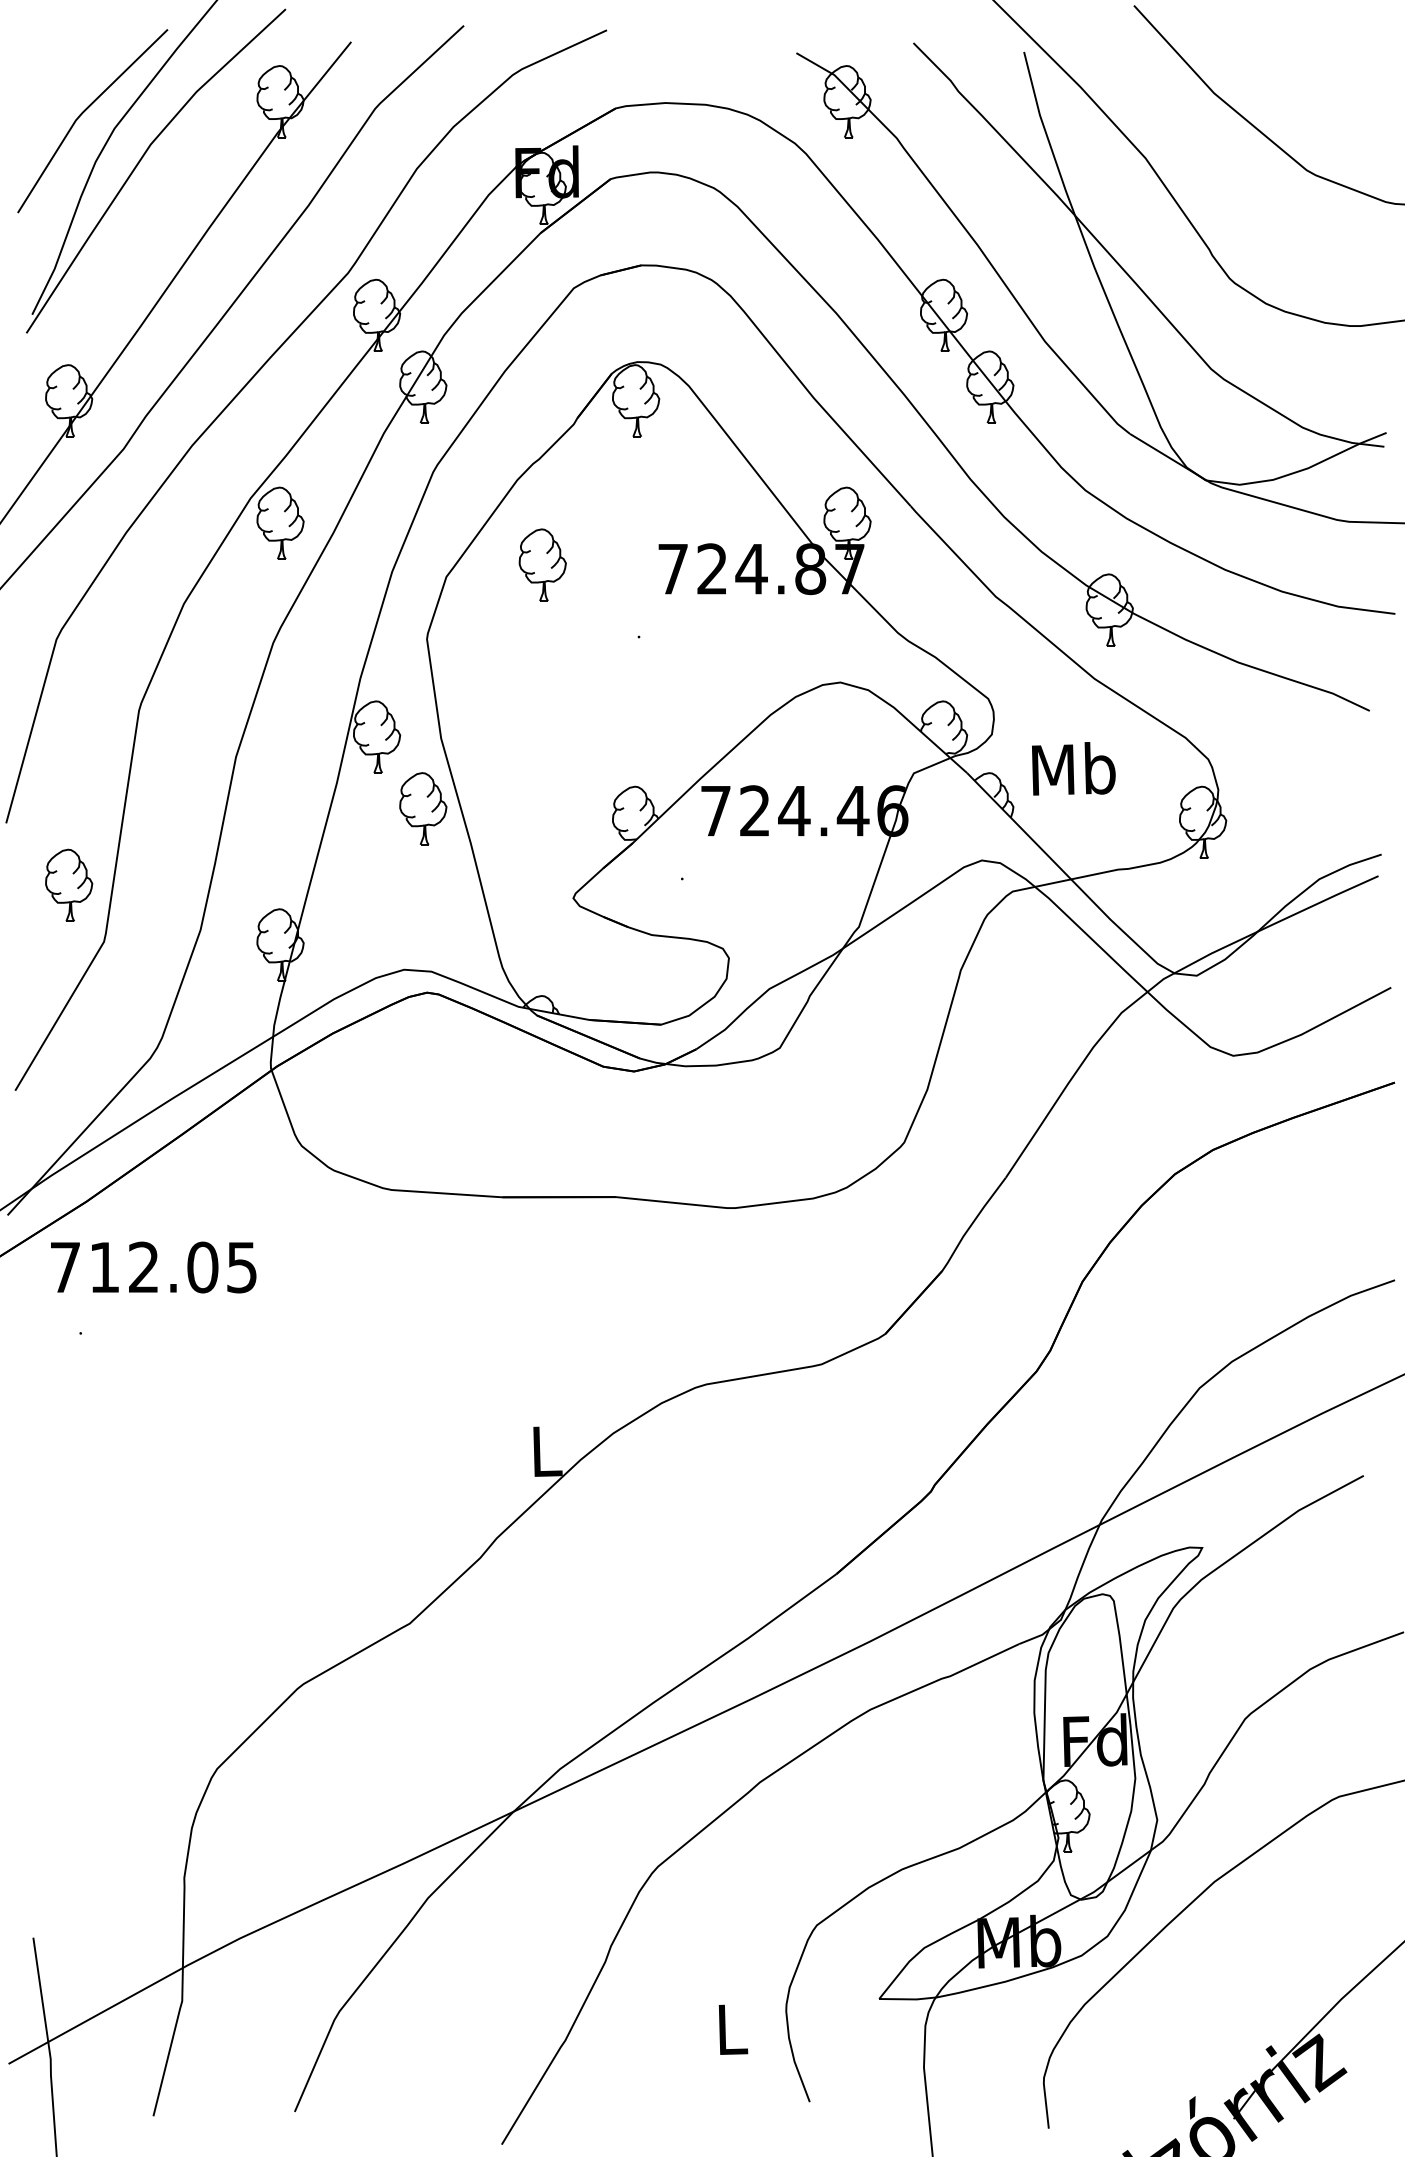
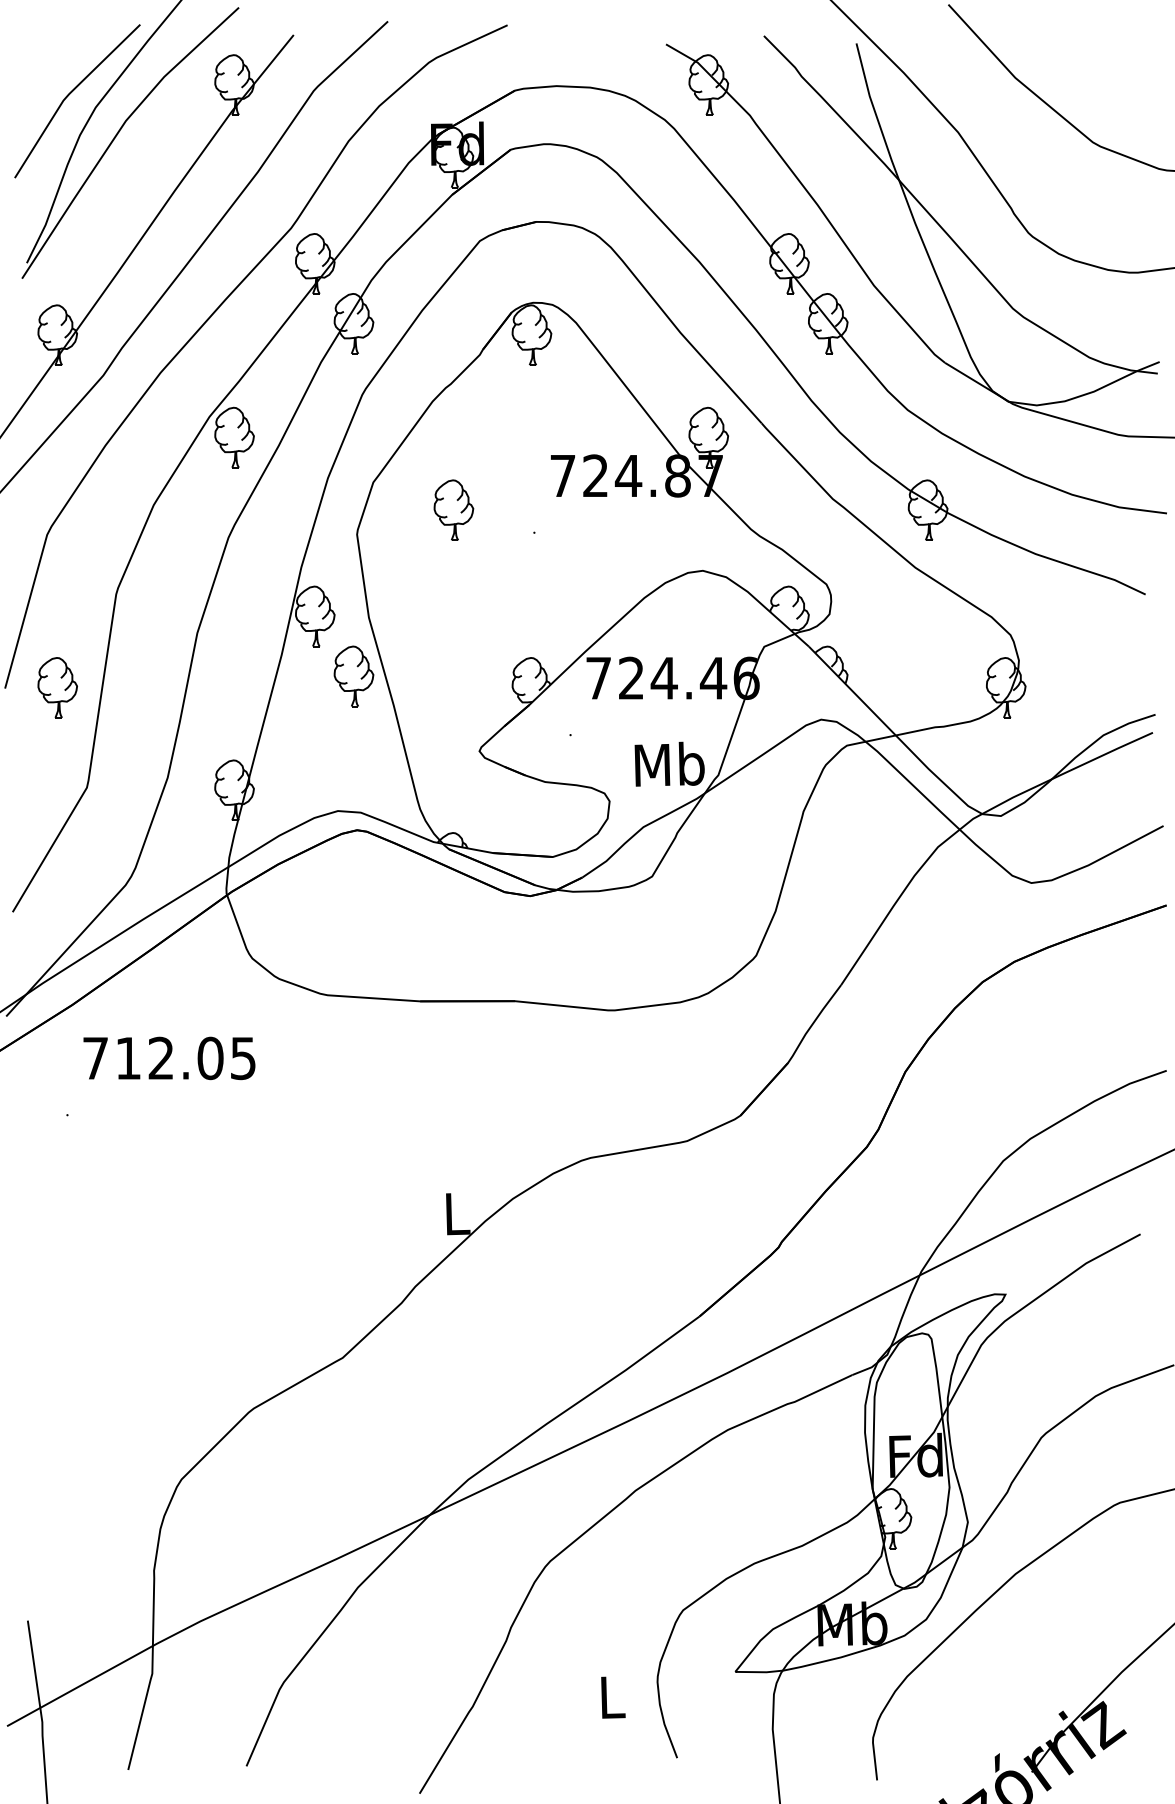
part: (542, 564) -> (453, 509), moved
text: (1073, 768) -> (669, 763), moved
part: (69, 884) -> (58, 687), moved
text: (153, 1267) -> (169, 1058), moved

